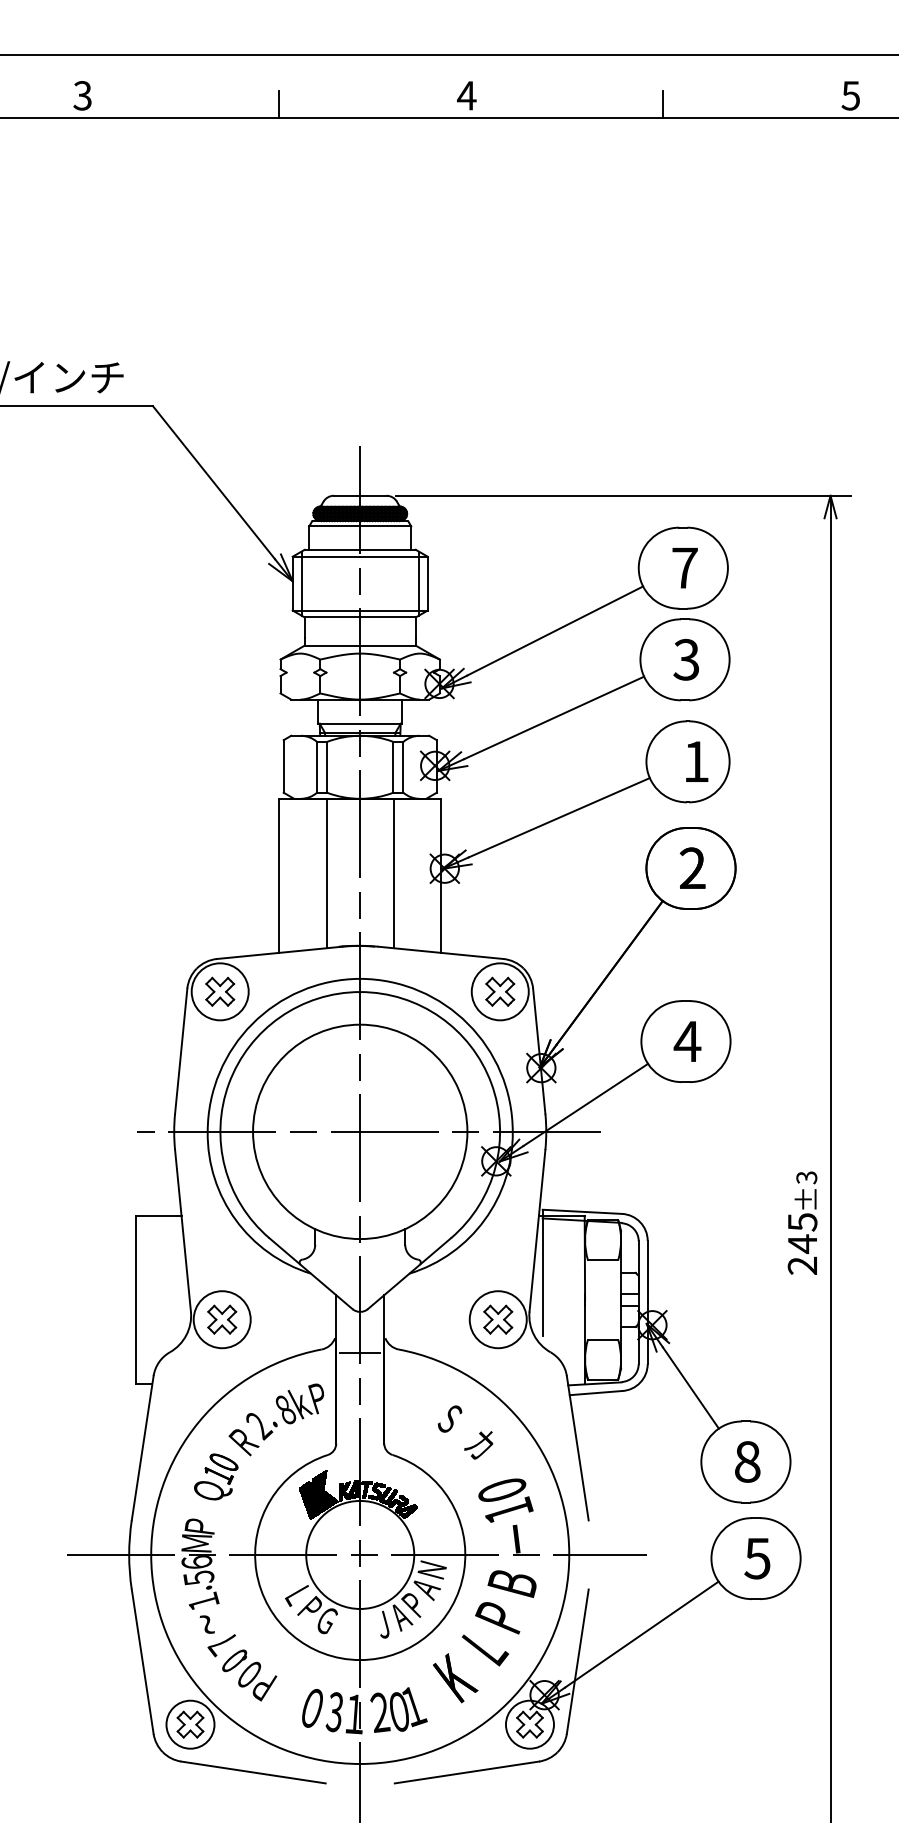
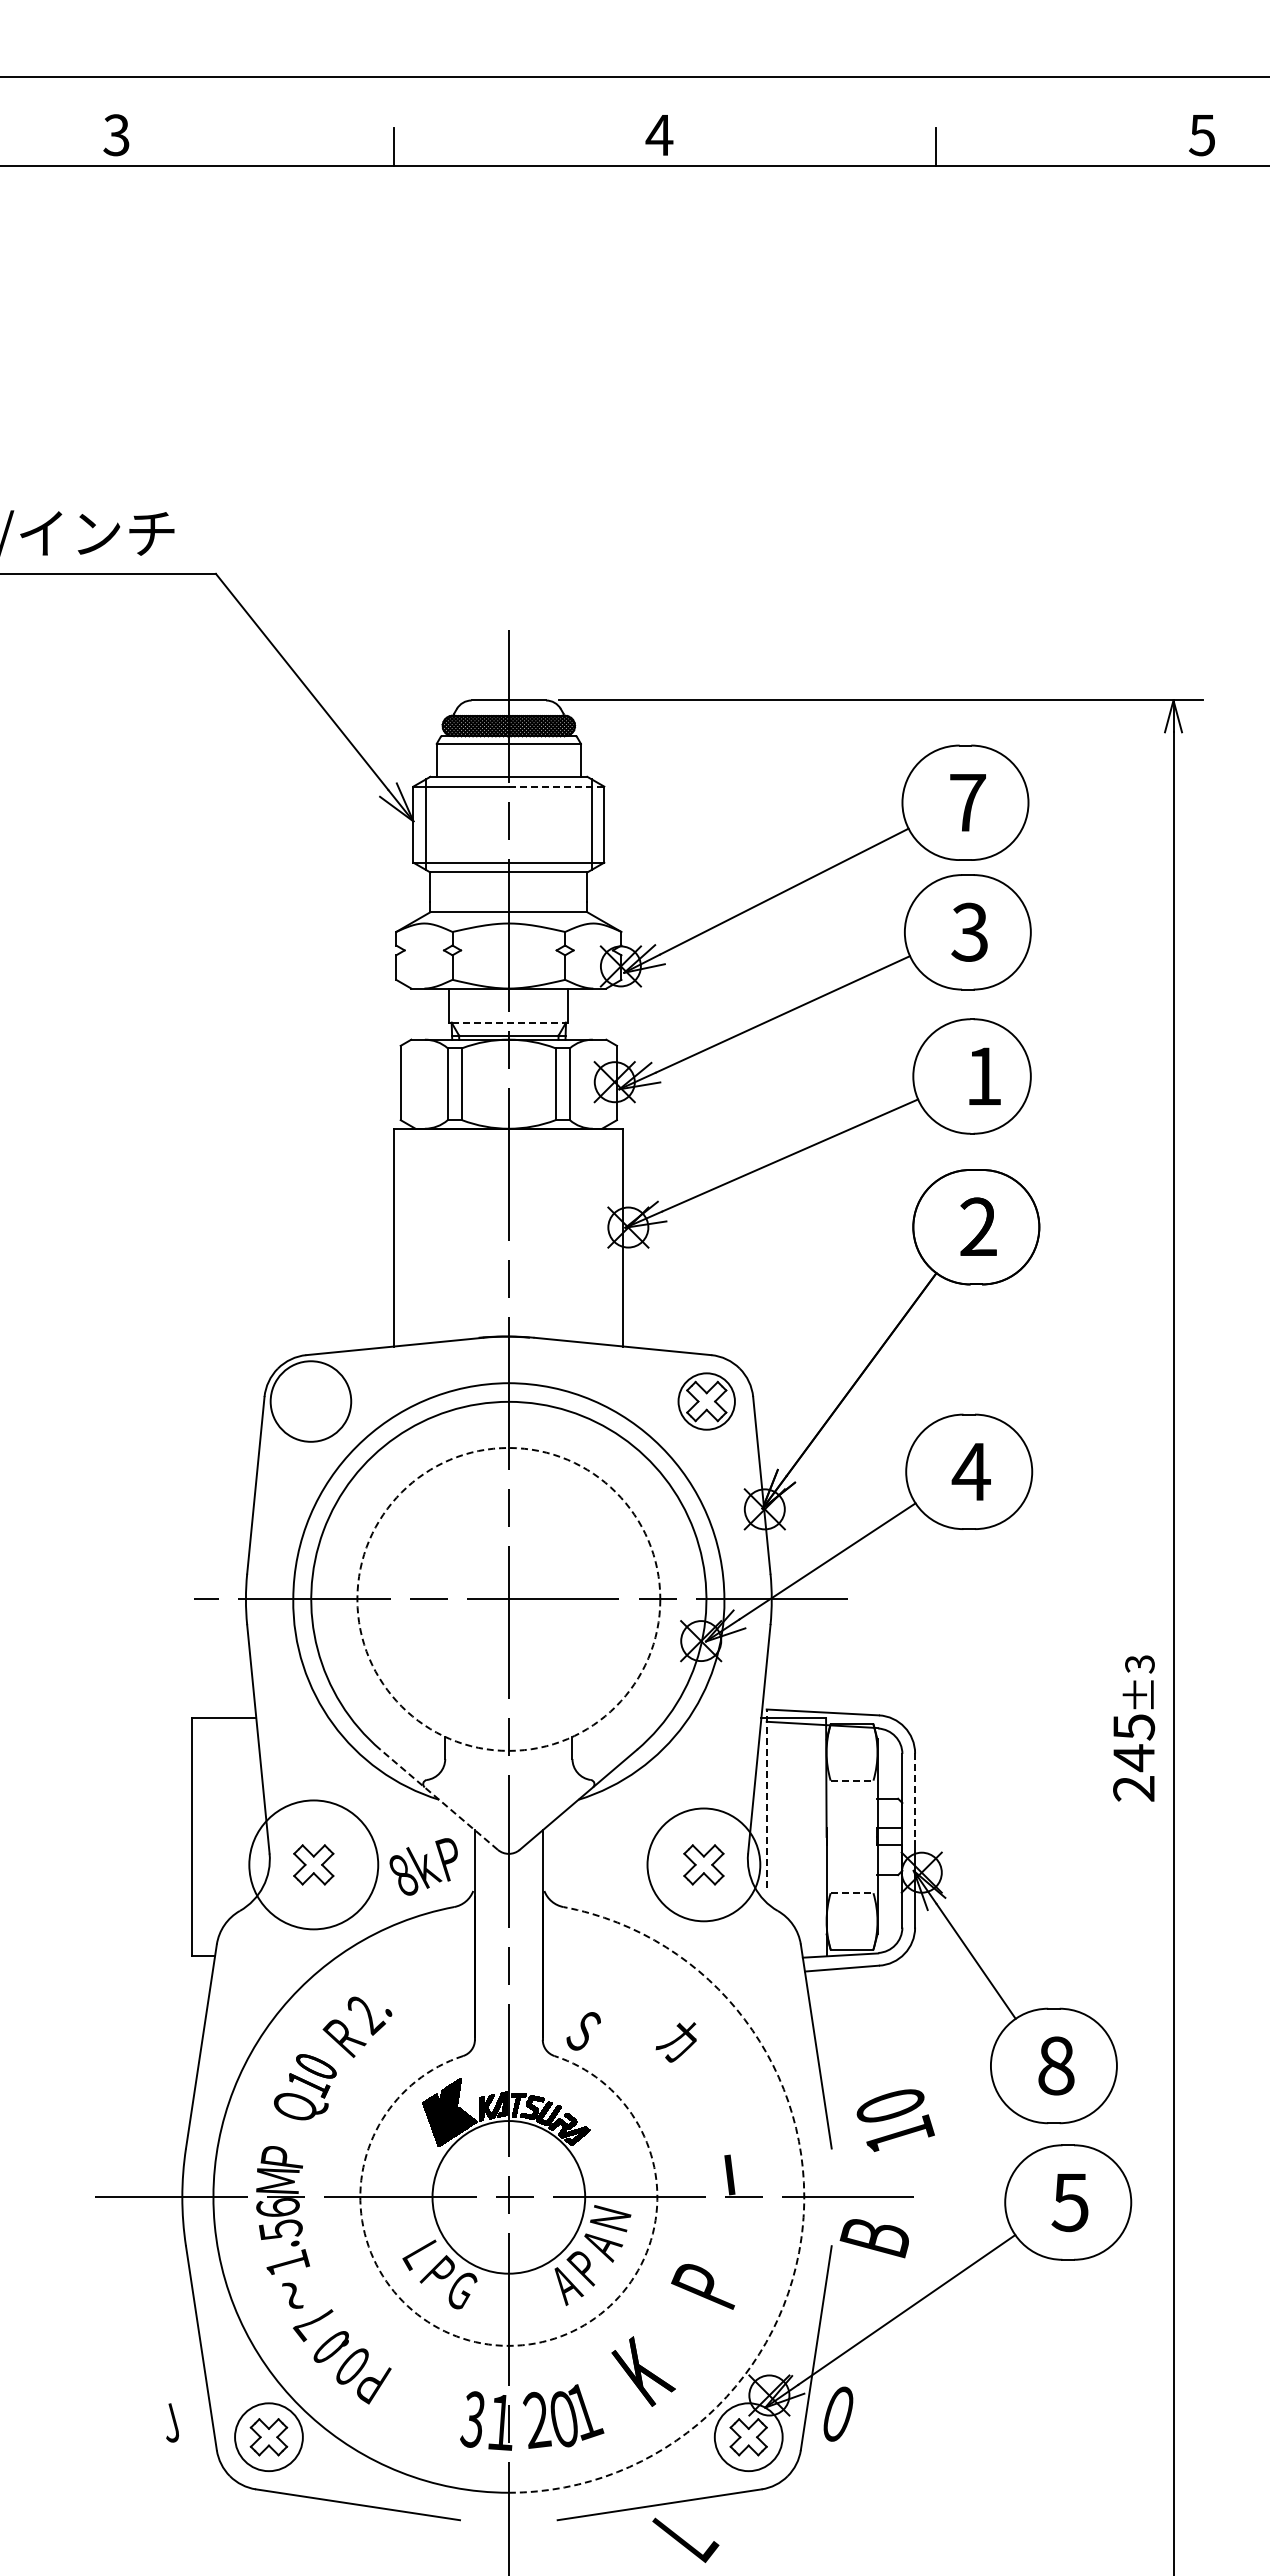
line: (393, 556) -> (556, 786), solid -> dashed
line: (361, 723) -> (510, 1022), solid -> dashed
line: (326, 872) -> (461, 1233), removed
line: (393, 872) -> (556, 1233), removed
part: (219, 991) -> (310, 1401), removed
circle: (500, 991) -> (706, 1401), size x0.7
circle: (359, 1131) -> (508, 1598), solid -> dashed
line: (603, 1259) -> (852, 1780), solid -> dashed
line: (542, 1272) -> (766, 1798), solid -> dashed
line: (647, 1272) -> (915, 1797), solid -> dashed
line: (310, 1273) -> (438, 1799), solid -> dashed
circle: (222, 1319) -> (313, 1864), size x1.6
circle: (497, 1319) -> (703, 1864), size x1.4
line: (603, 1339) -> (852, 1893), solid -> dashed
line: (359, 1352) -> (507, 1911), removed
text: (299, 1403) -> (423, 1866), moved
text: (449, 1419) -> (583, 2031), moved
text: (505, 1500) -> (895, 2120), moved
arc: (568, 1574) -> (802, 2224), solid -> dashed
text: (511, 1584) -> (873, 2238), moved
text: (384, 1624) -> (172, 2422), moved
text: (485, 1649) -> (685, 2539), moved
arc: (359, 1659) -> (508, 2345), solid -> dashed
text: (312, 1707) -> (838, 2413), moved

